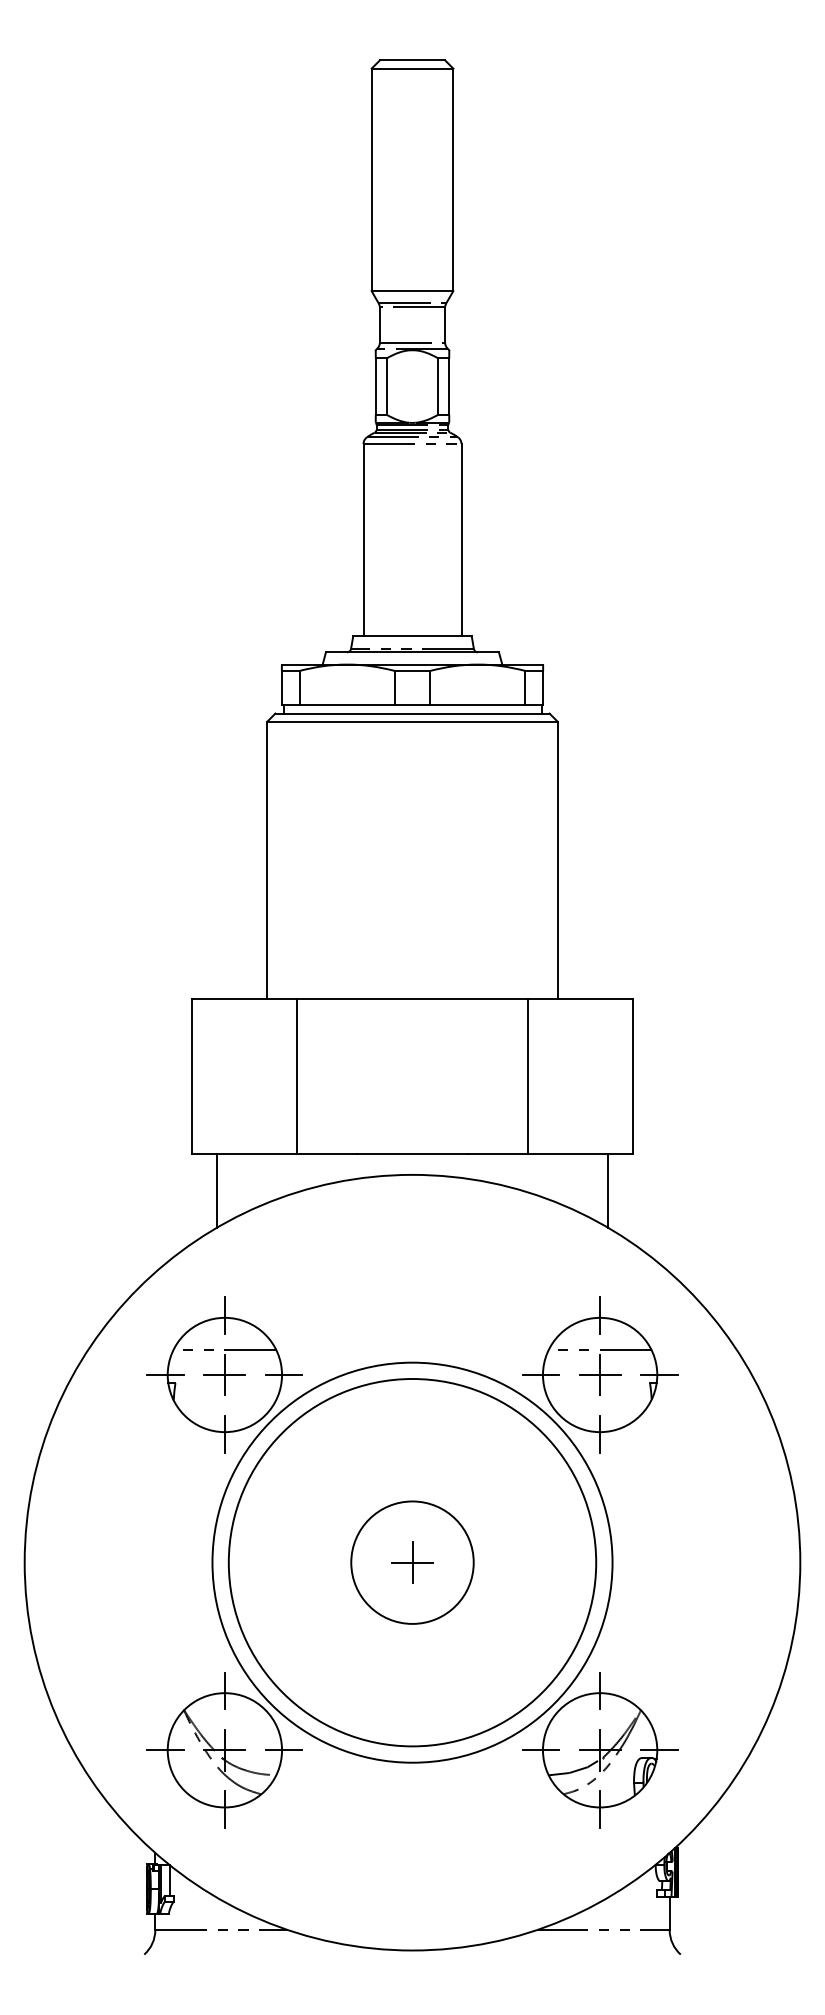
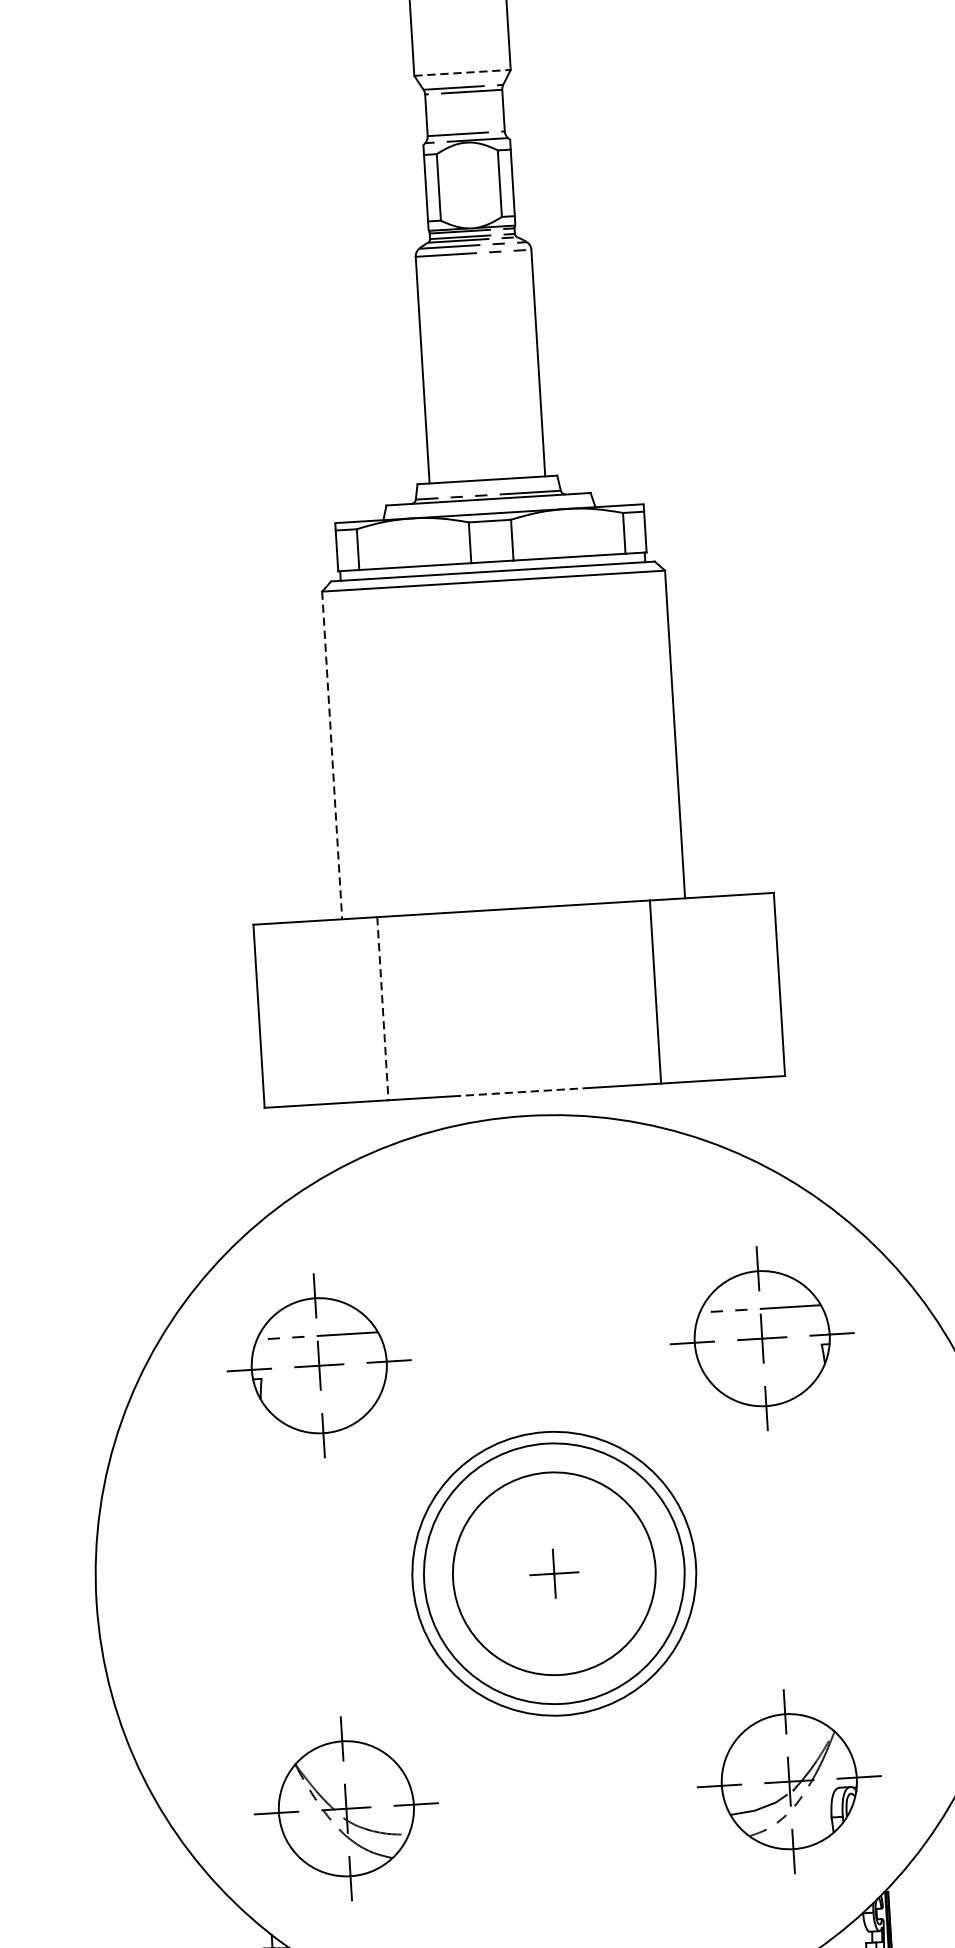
line: (412, 291) -> (462, 73), solid -> dashed
line: (267, 860) -> (332, 755), solid -> dashed
line: (296, 1076) -> (382, 1008), solid -> dashed
line: (412, 1154) -> (524, 1091), solid -> dashed
line: (216, 1190) -> (296, 1148), removed
line: (608, 1190) -> (758, 1120), removed
circle: (412, 1562) -> (554, 1573), size x0.6
circle: (412, 1562) -> (554, 1573), size x0.6
circle: (412, 1562) -> (554, 1573), size x1.4

